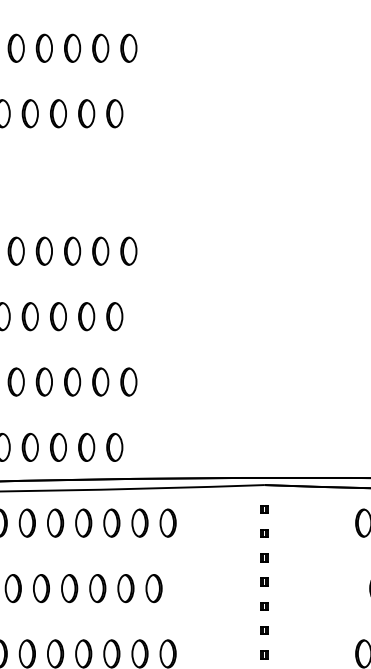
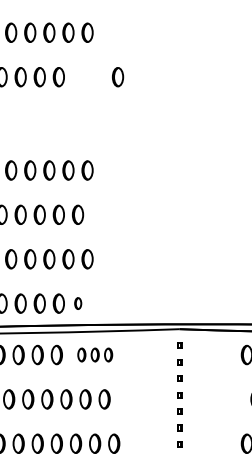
part: (115, 114) -> (118, 77), moved
part: (115, 447) -> (78, 303), size x0.6
part: (140, 522) -> (95, 354), size x0.7

